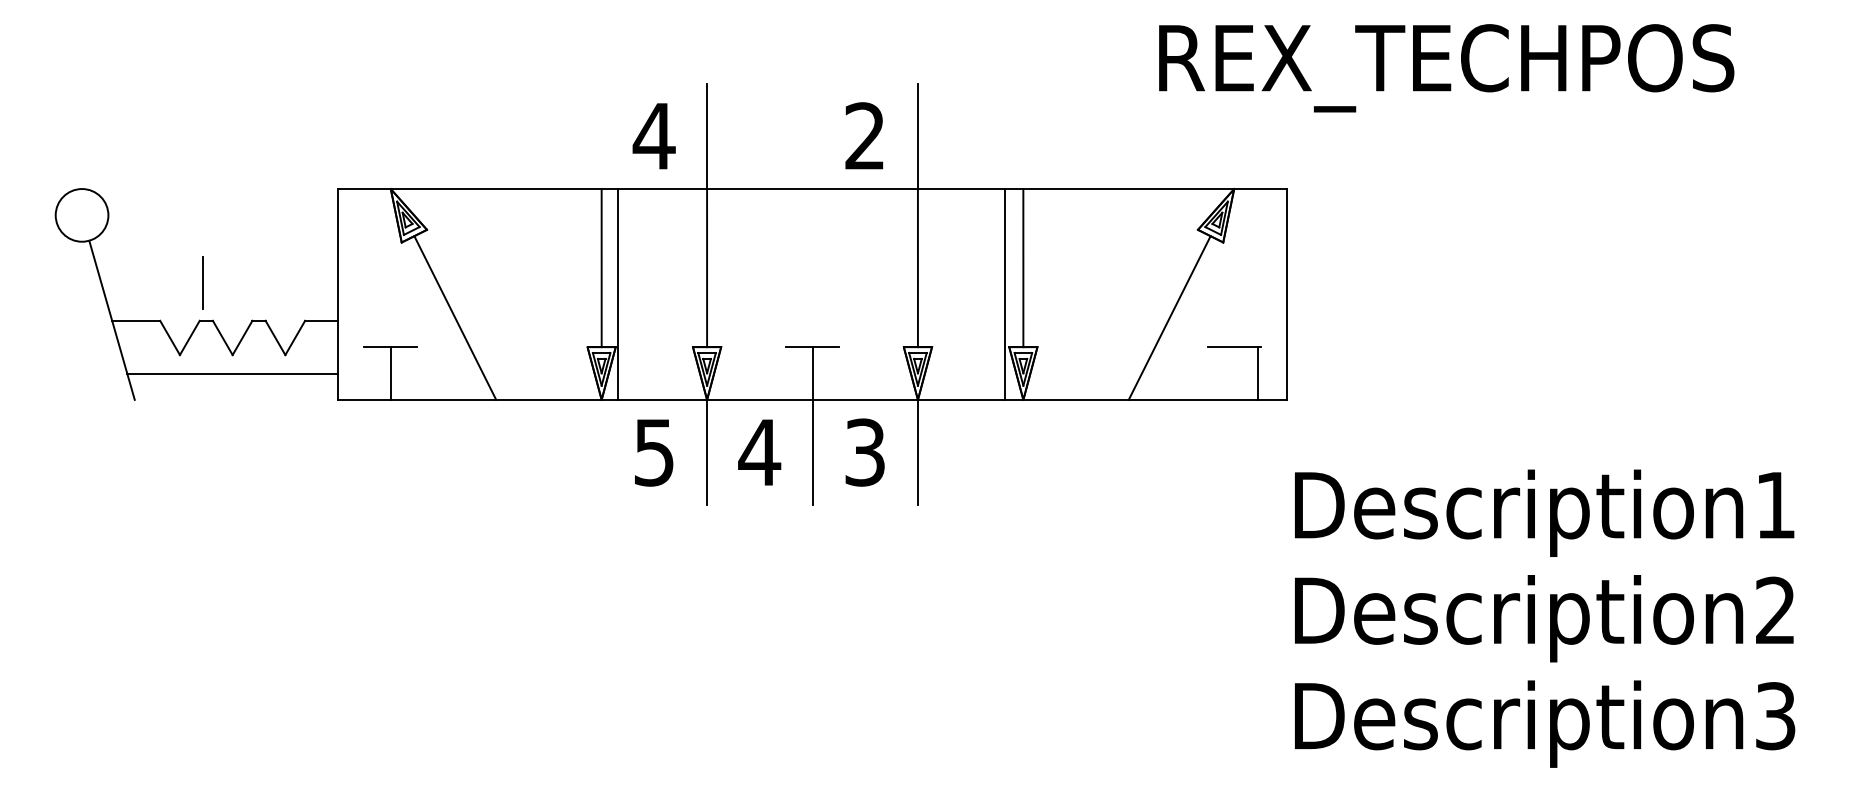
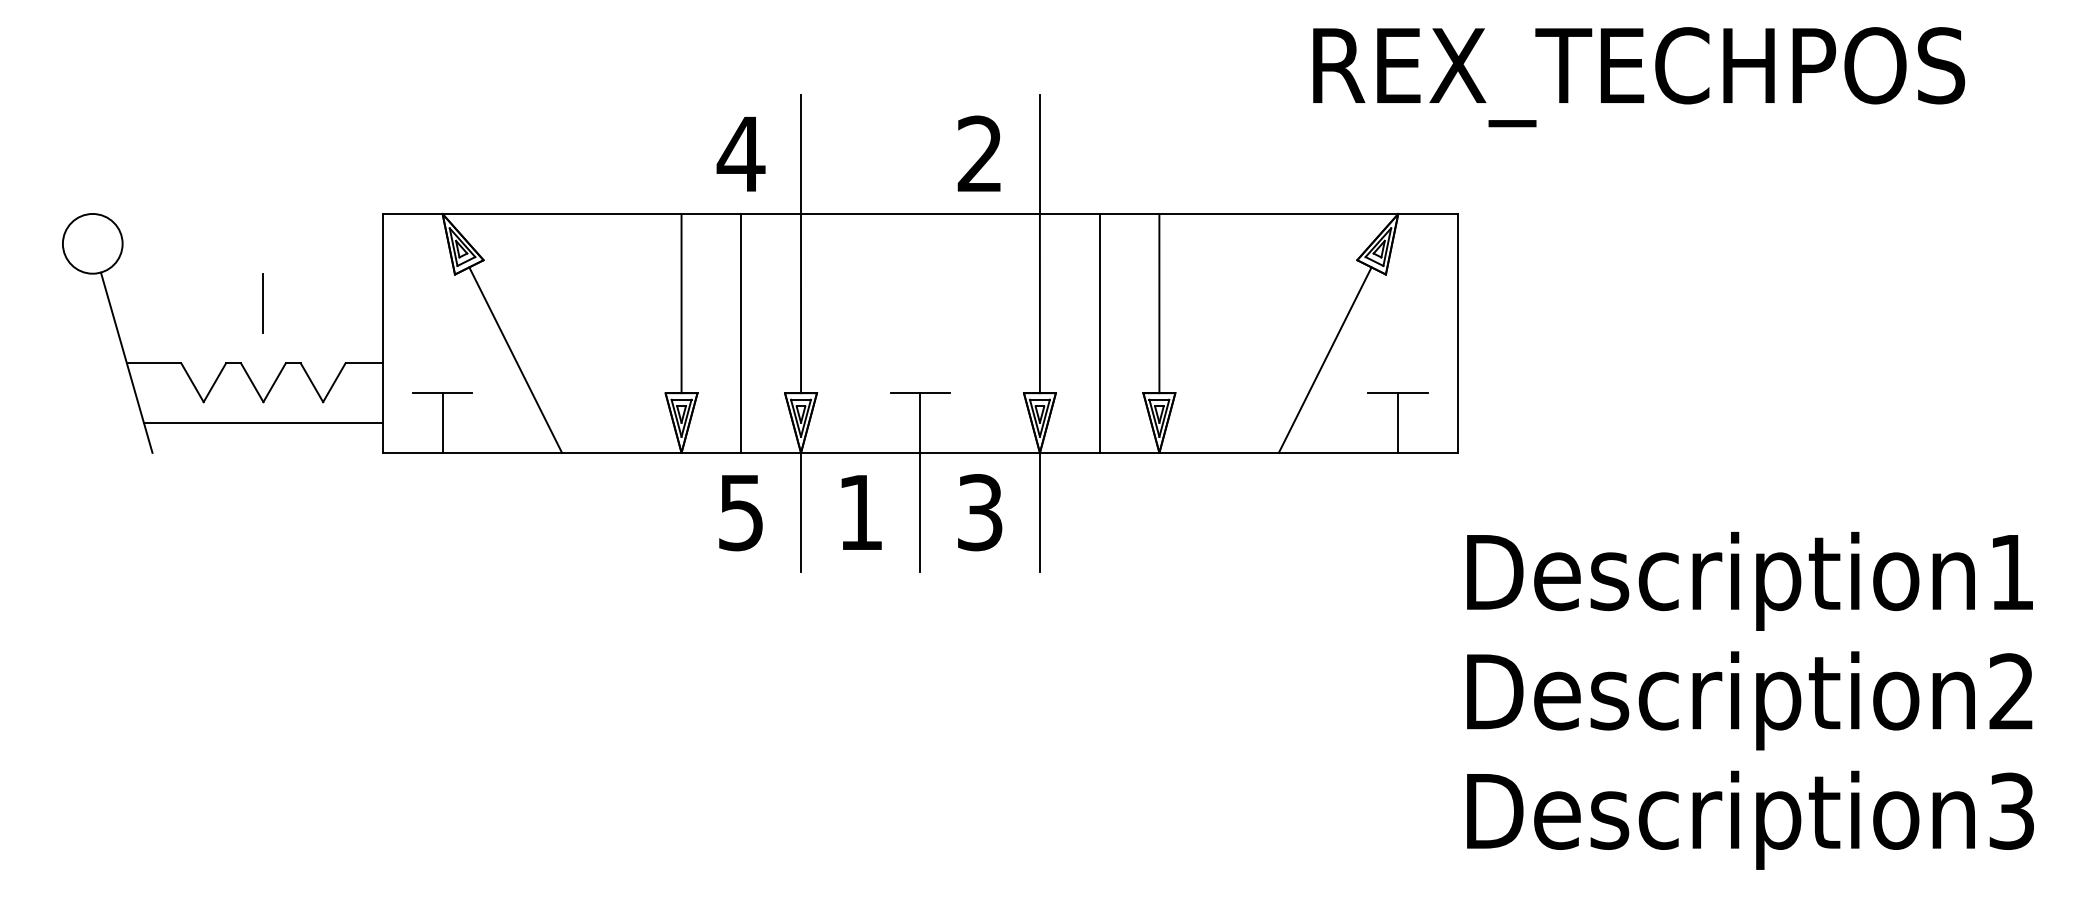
line: (201, 283) -> (262, 303), moved
line: (618, 293) -> (741, 332), moved
line: (1004, 293) -> (1099, 332), moved
line: (1258, 373) -> (1398, 422), moved
text: (759, 452) -> (860, 512), 4 -> 1

